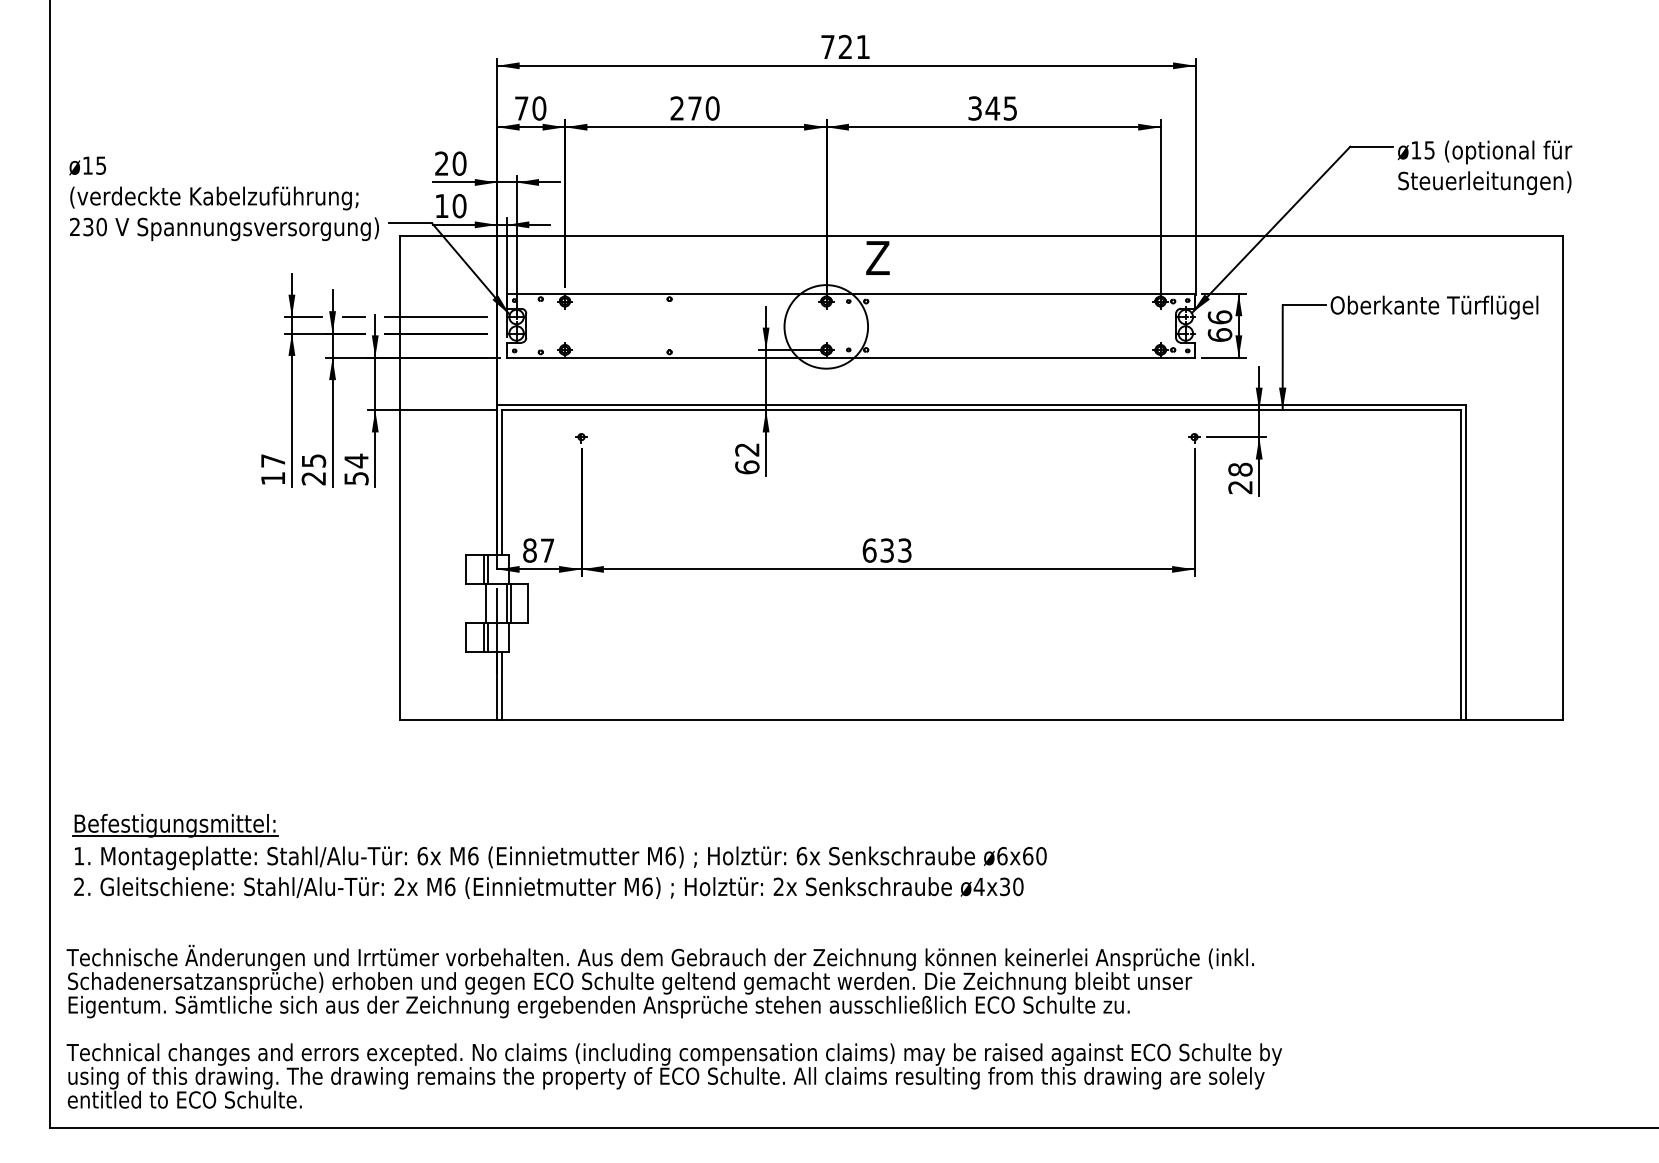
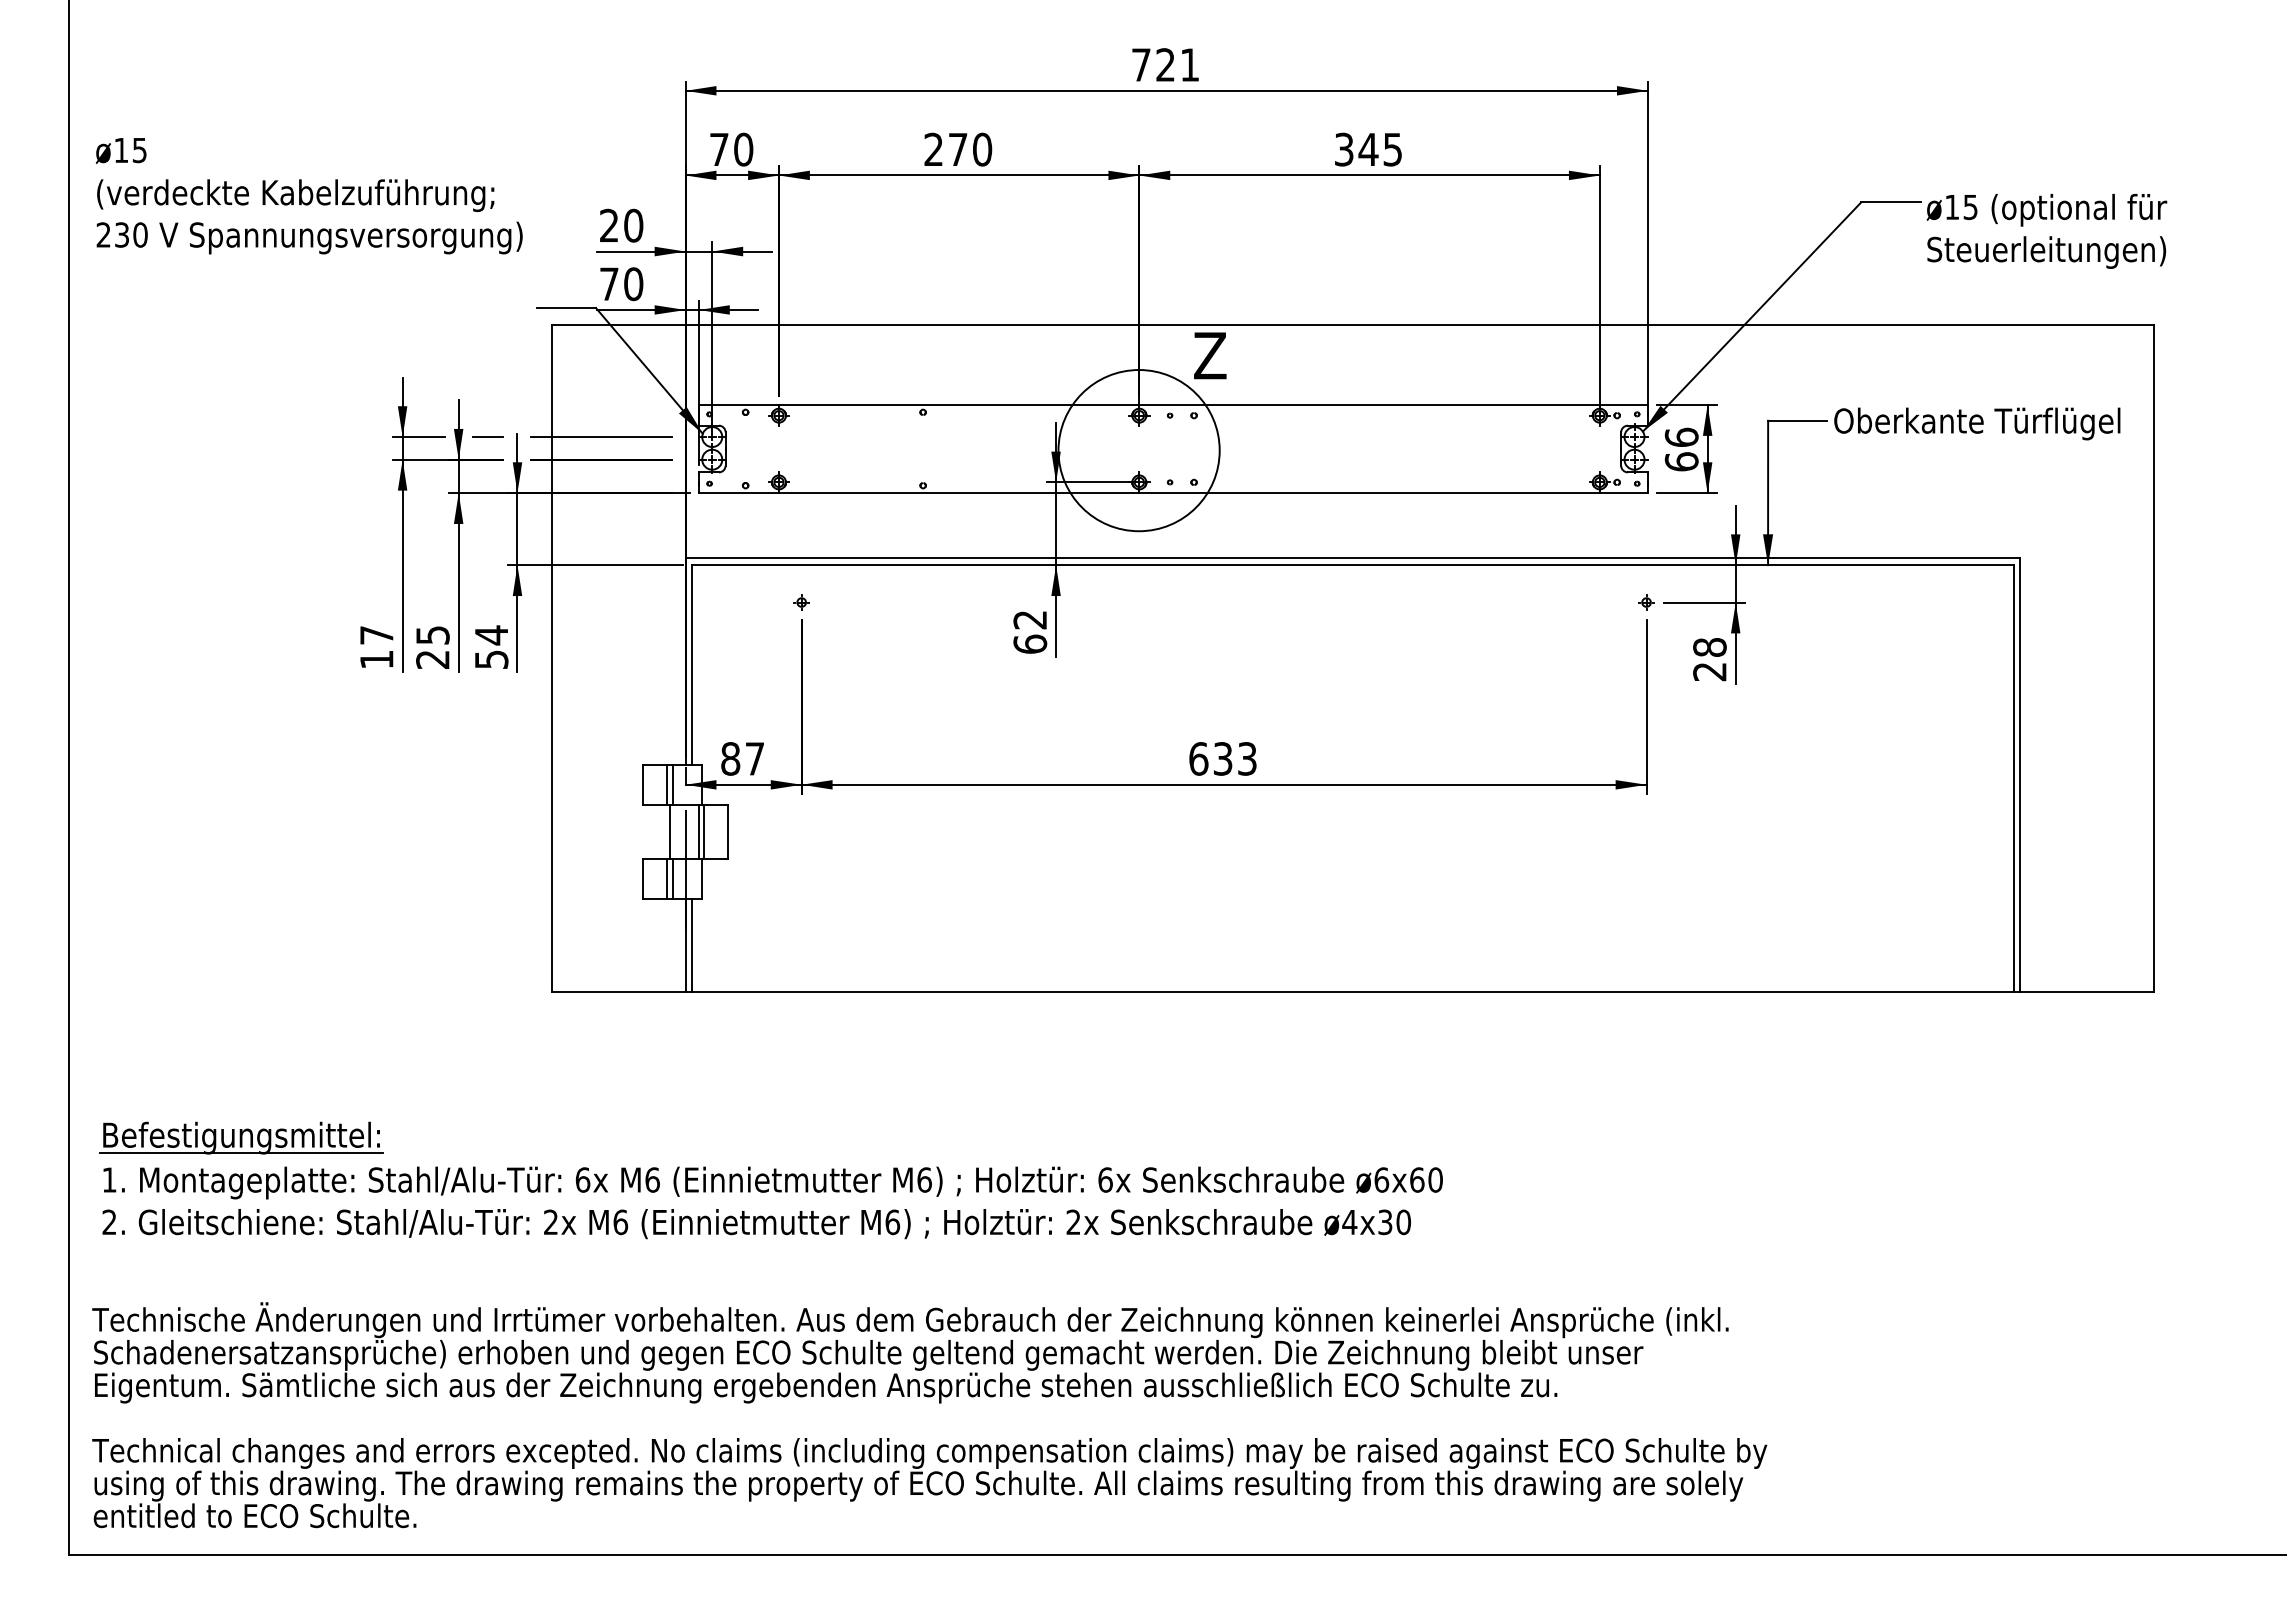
text: (224, 199) -> (309, 196), moved
text: (442, 205) -> (609, 283), 10 -> 70
circle: (825, 326) -> (1138, 450), size x1.4

